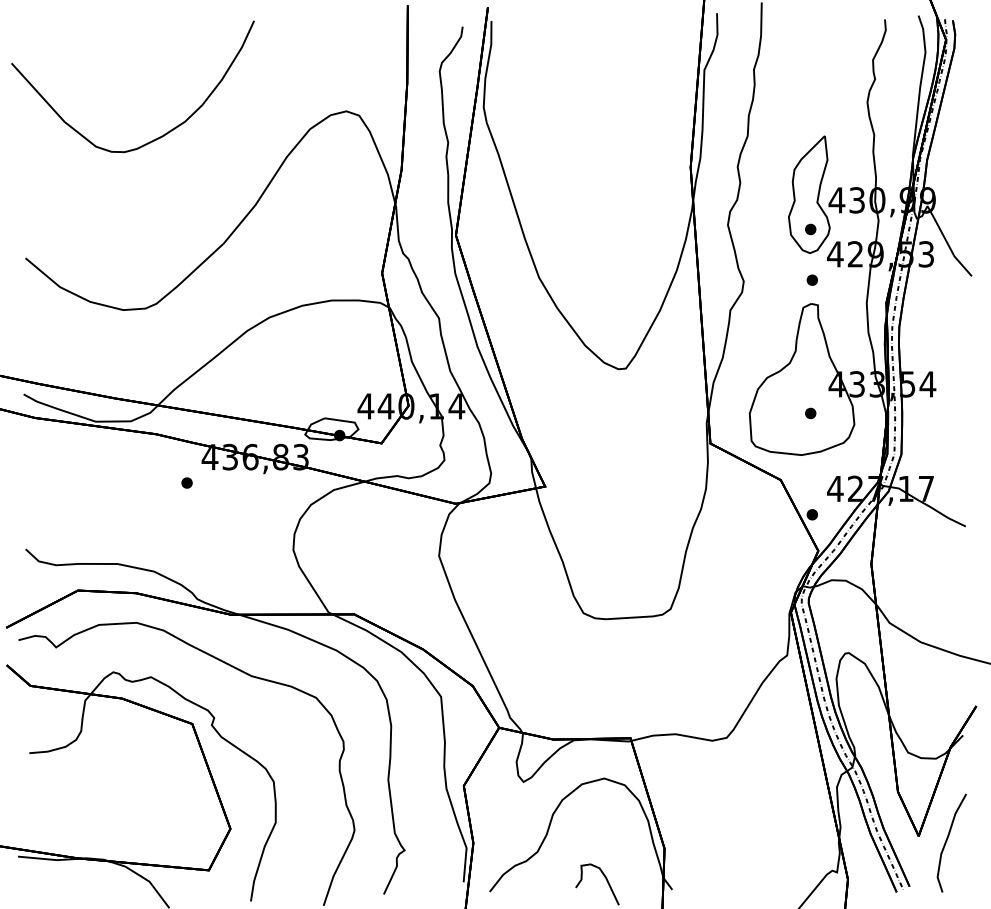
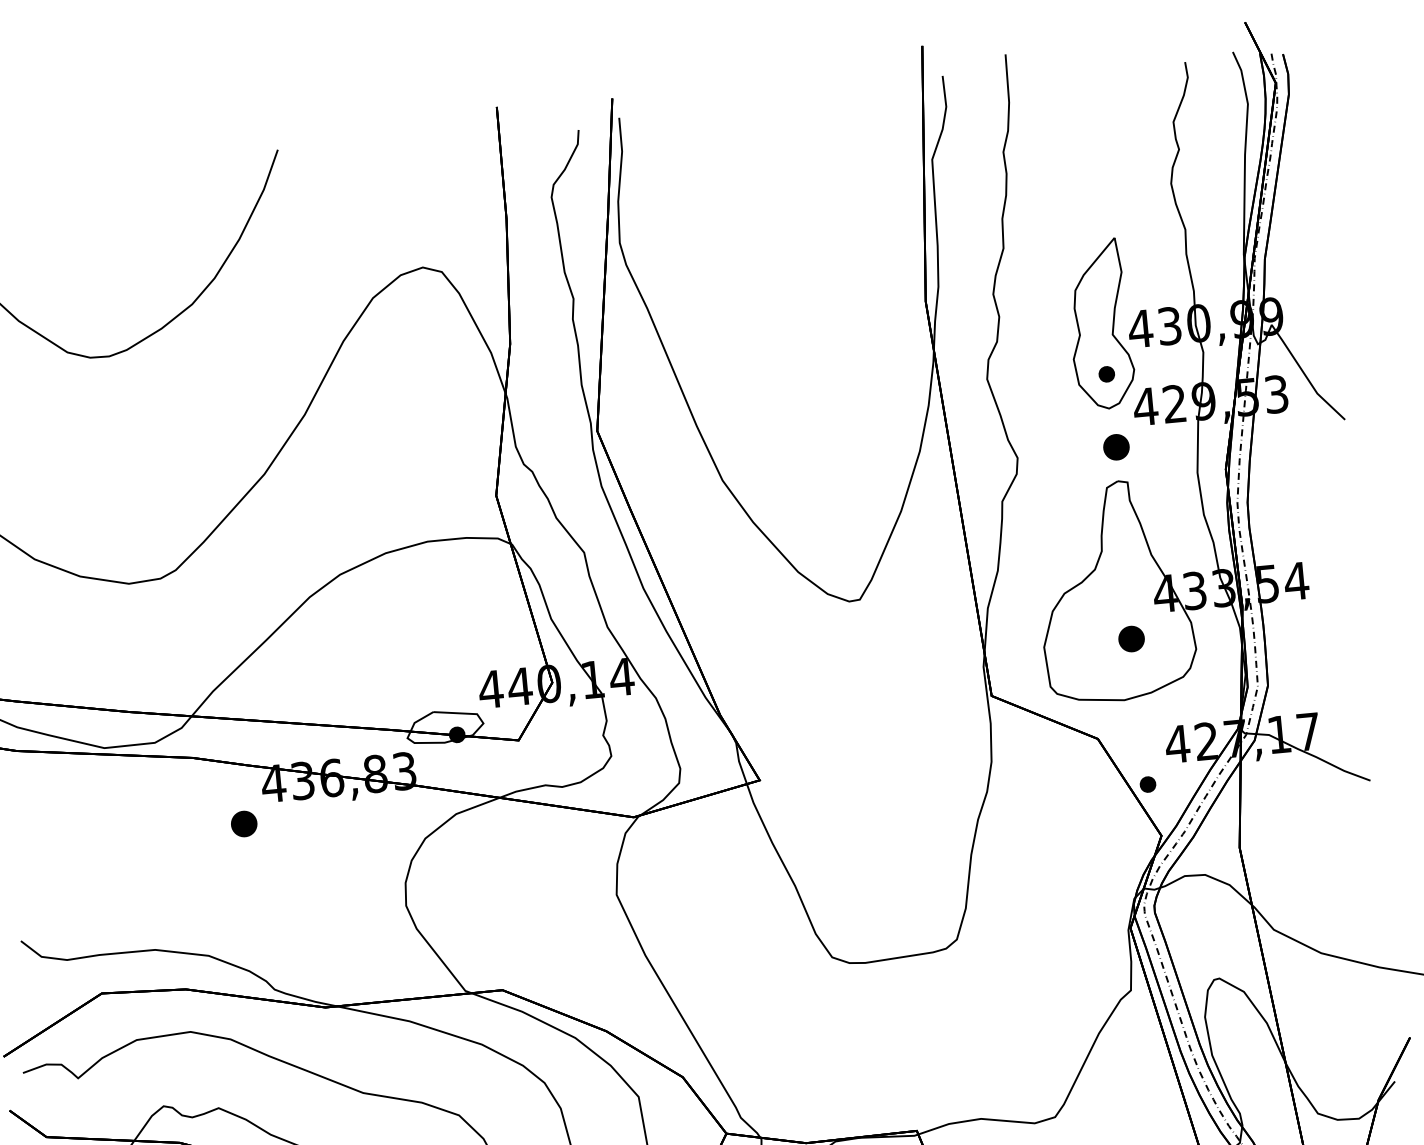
part: (811, 279) -> (1114, 446), size x1.6
part: (810, 413) -> (1131, 639), size x1.6
part: (186, 482) -> (243, 823), size x1.6

